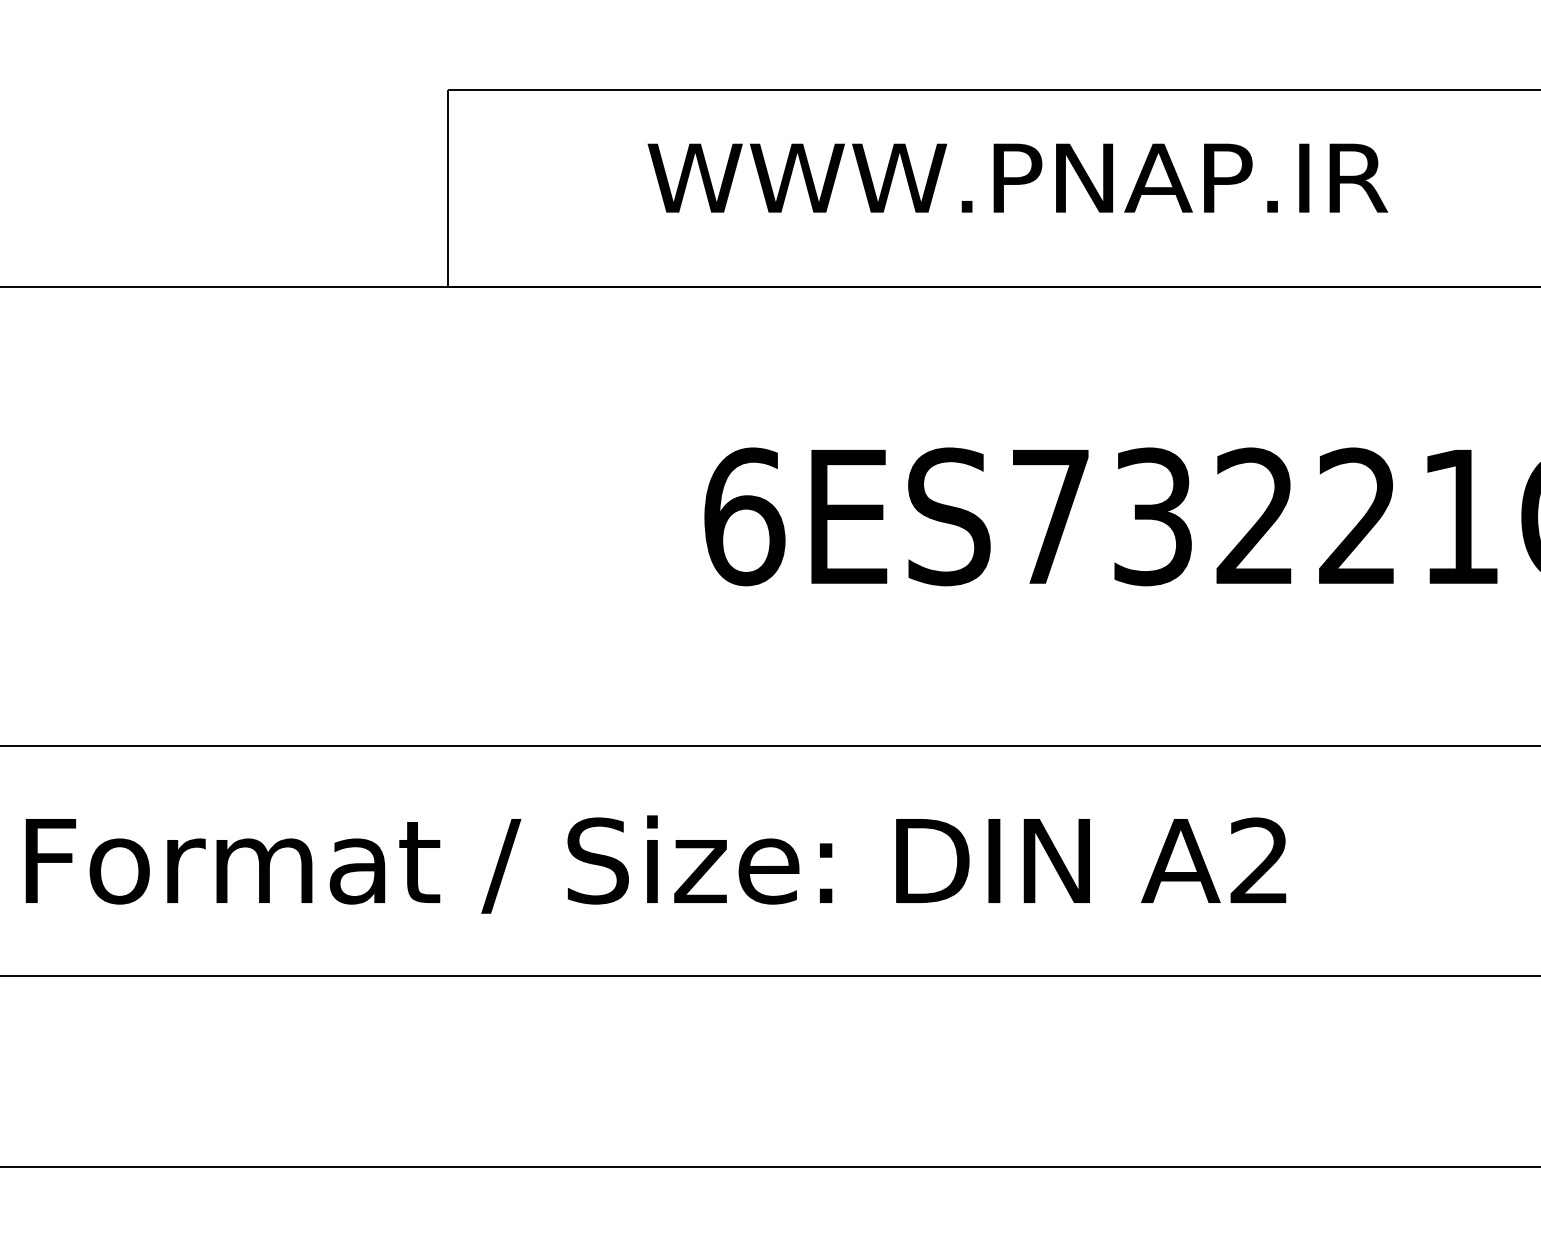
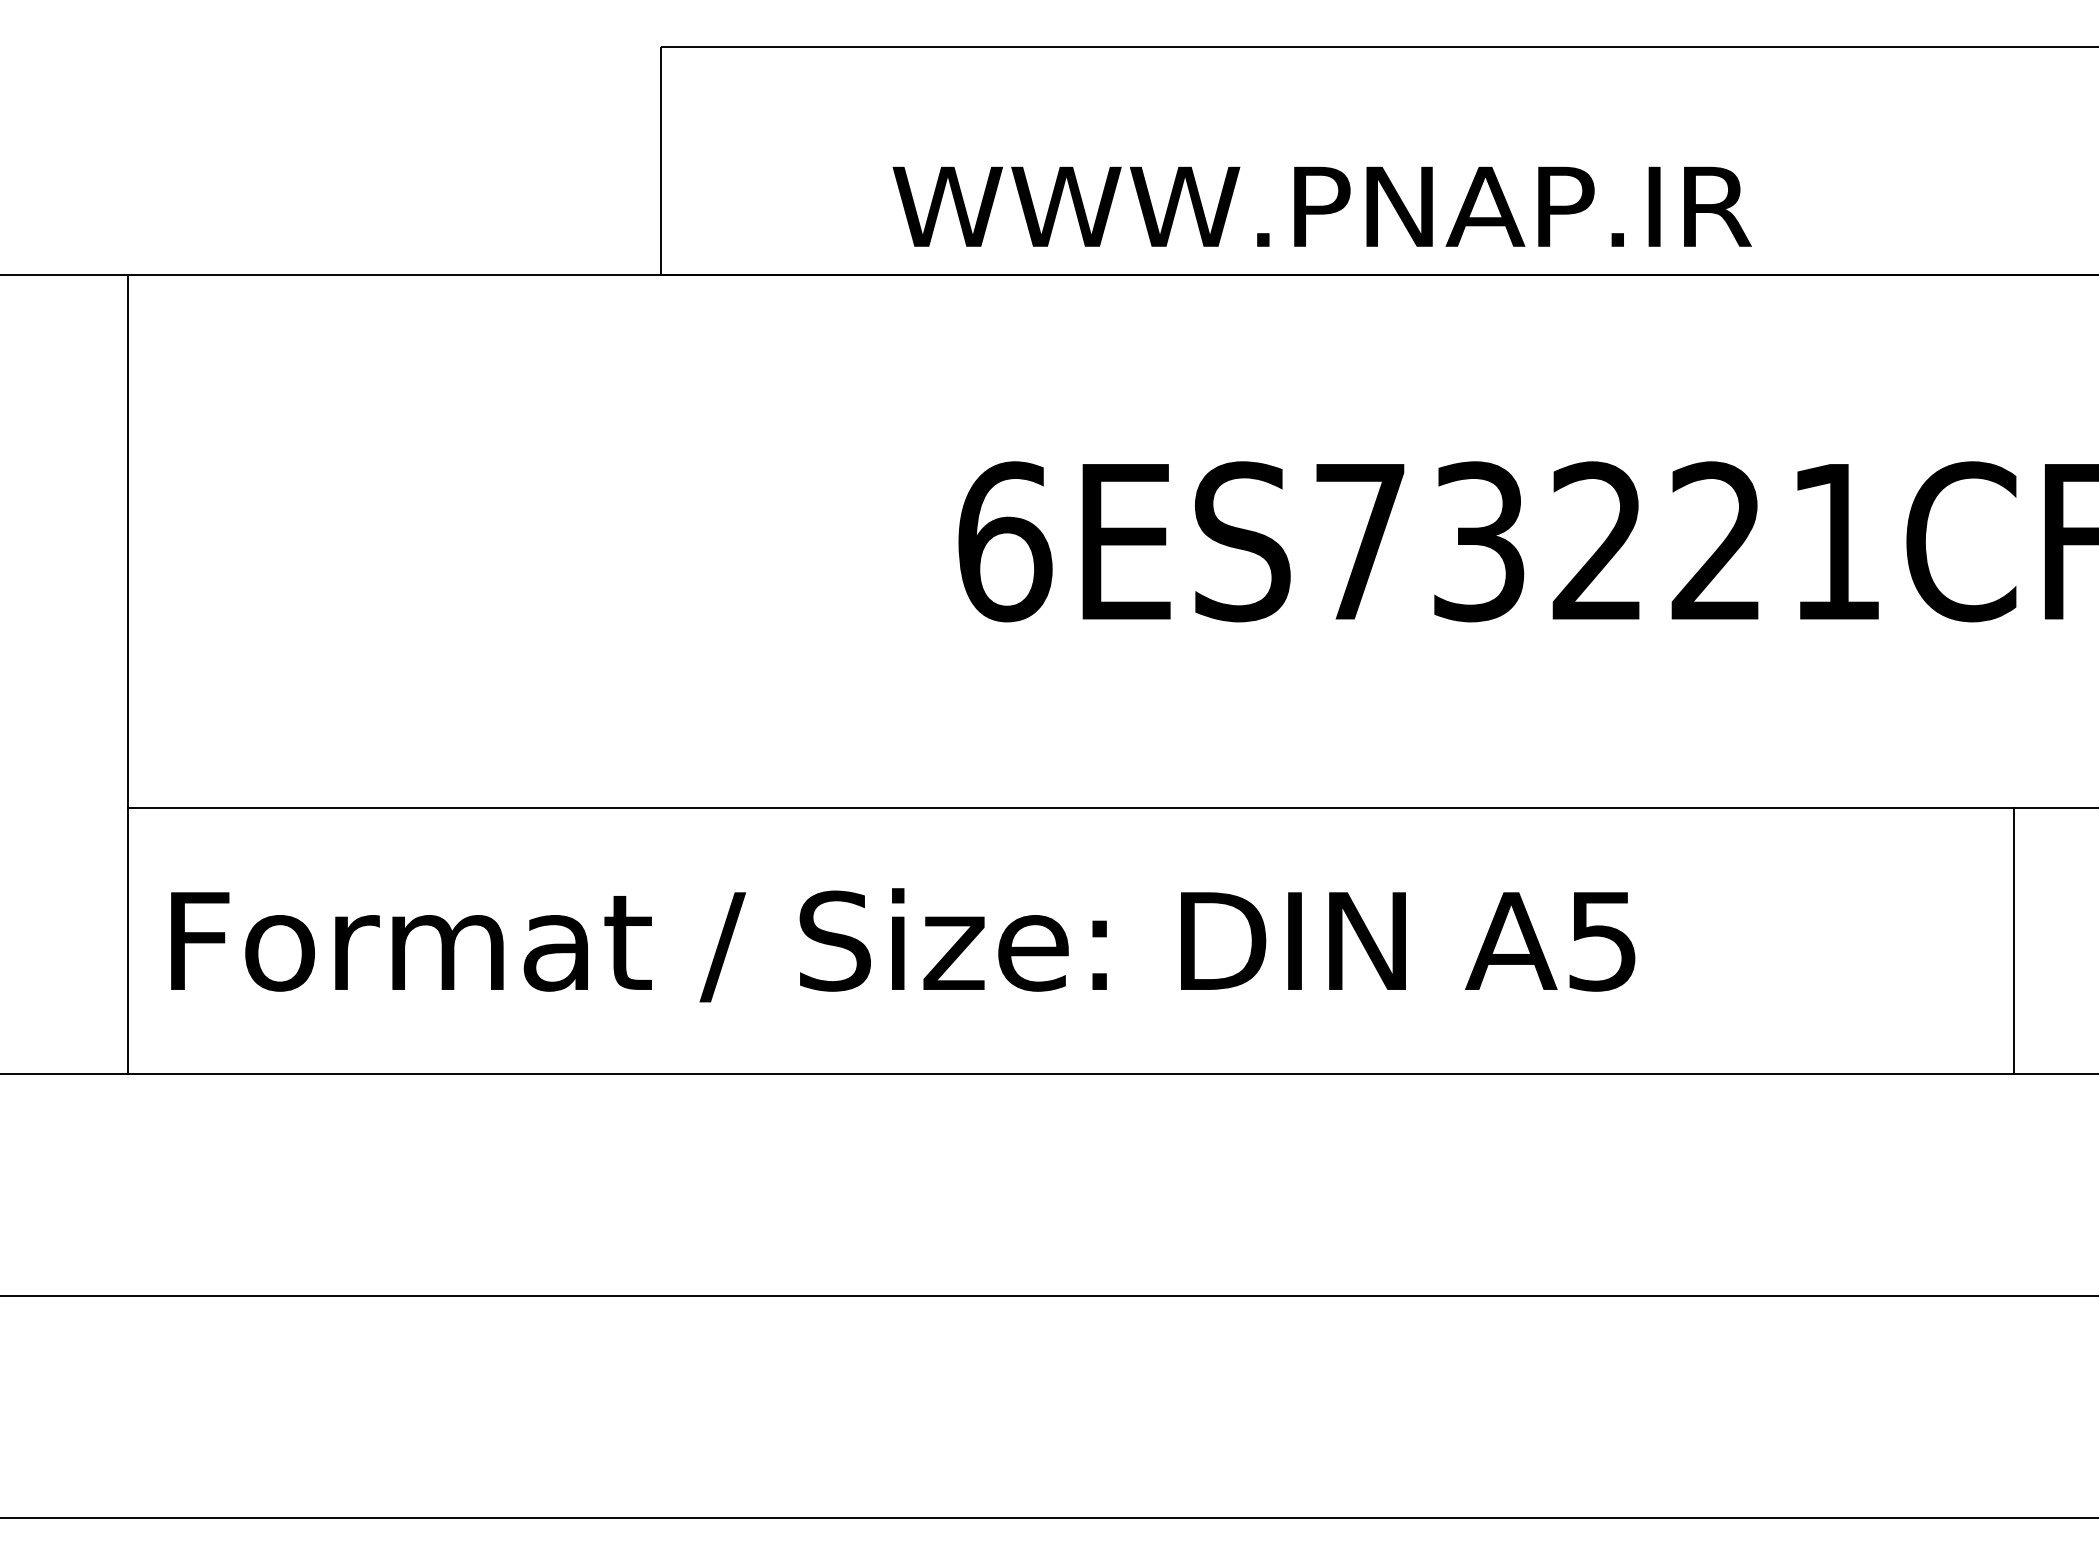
text: (1017, 177) -> (1321, 206), moved
text: (1259, 860) -> (1602, 940), A2 -> A5

